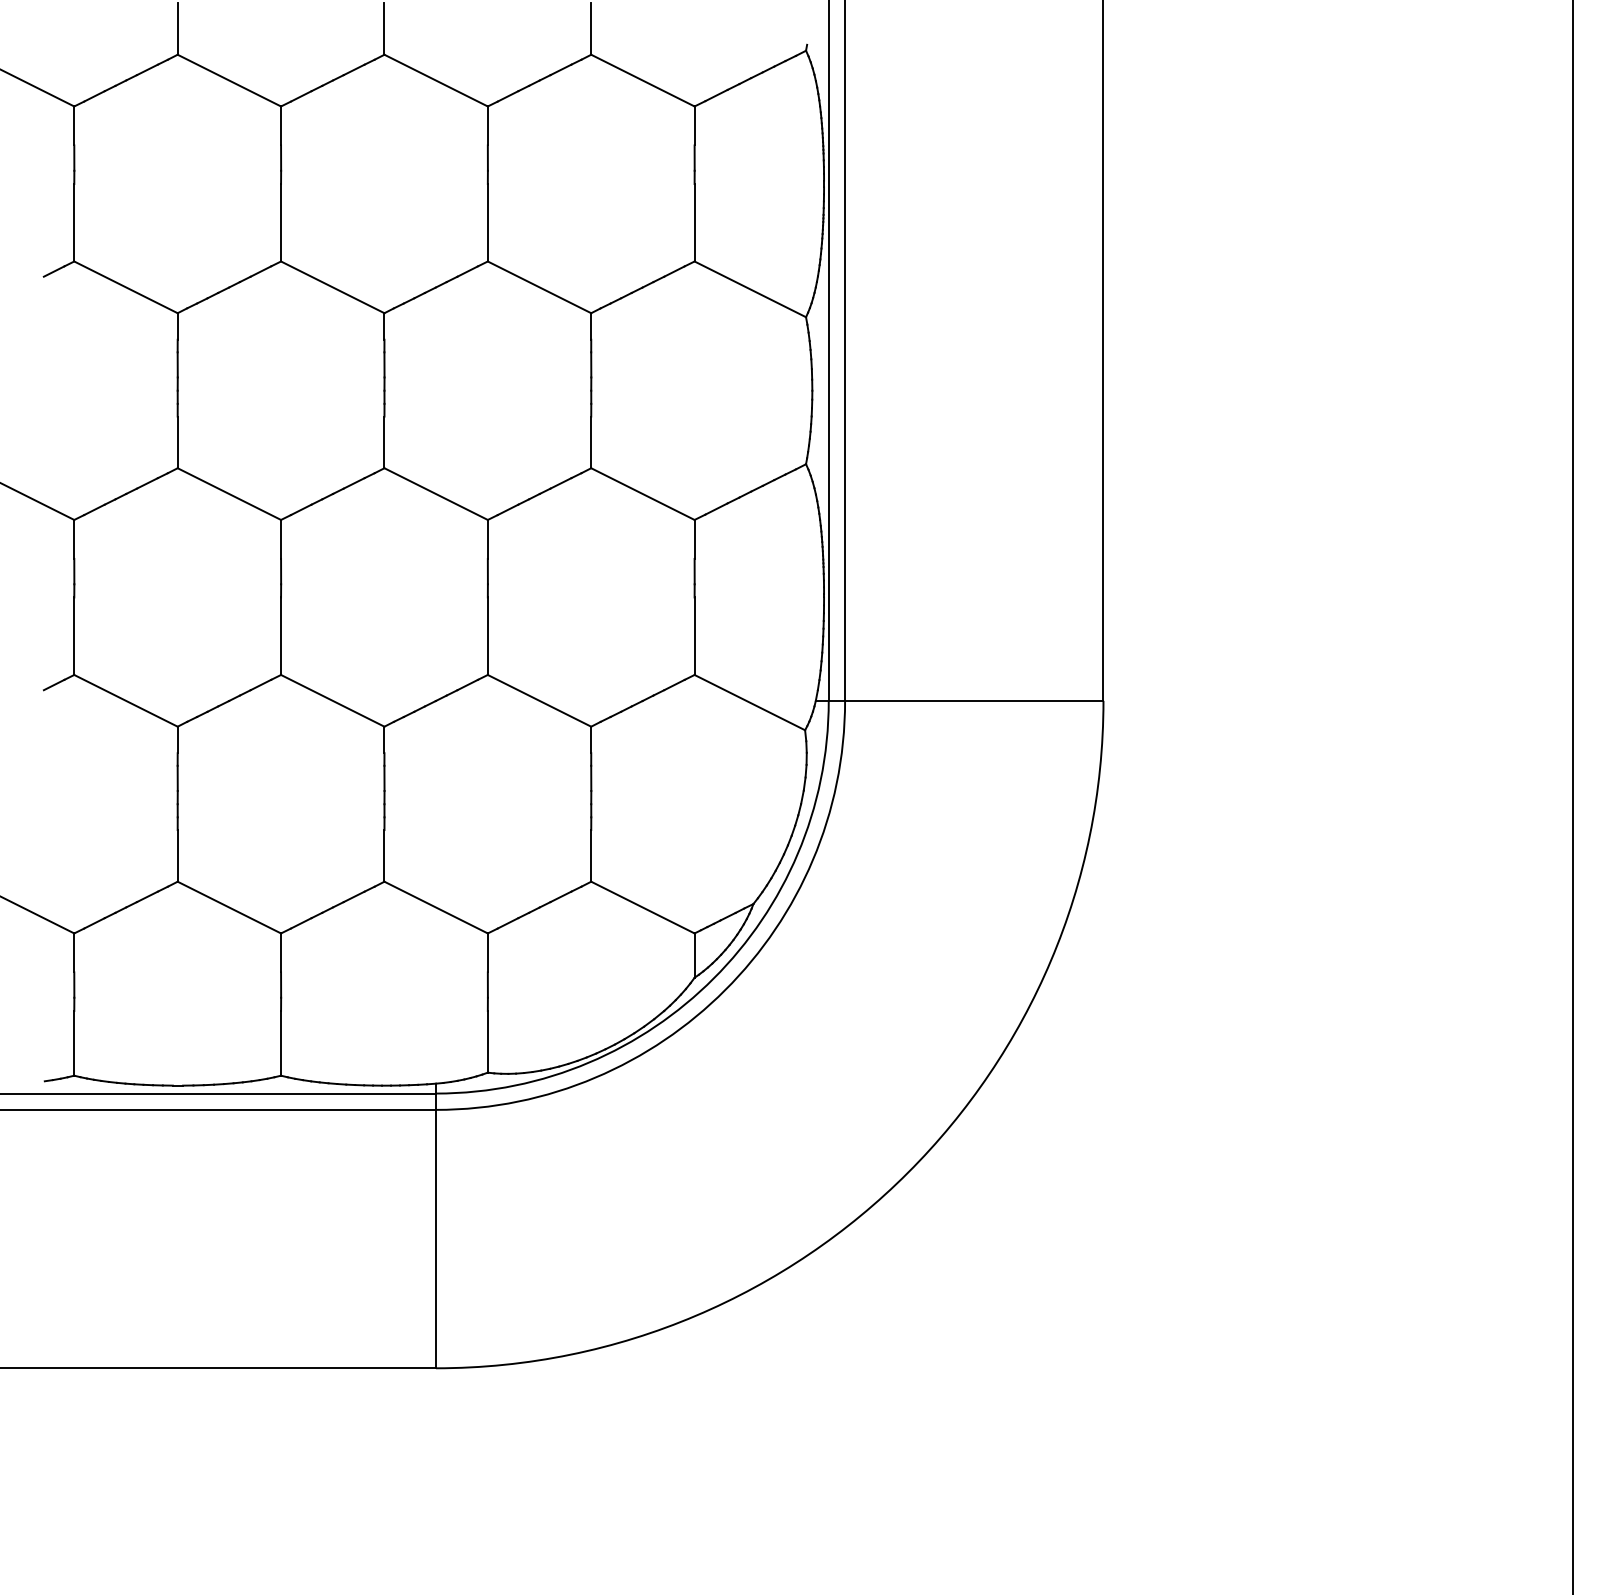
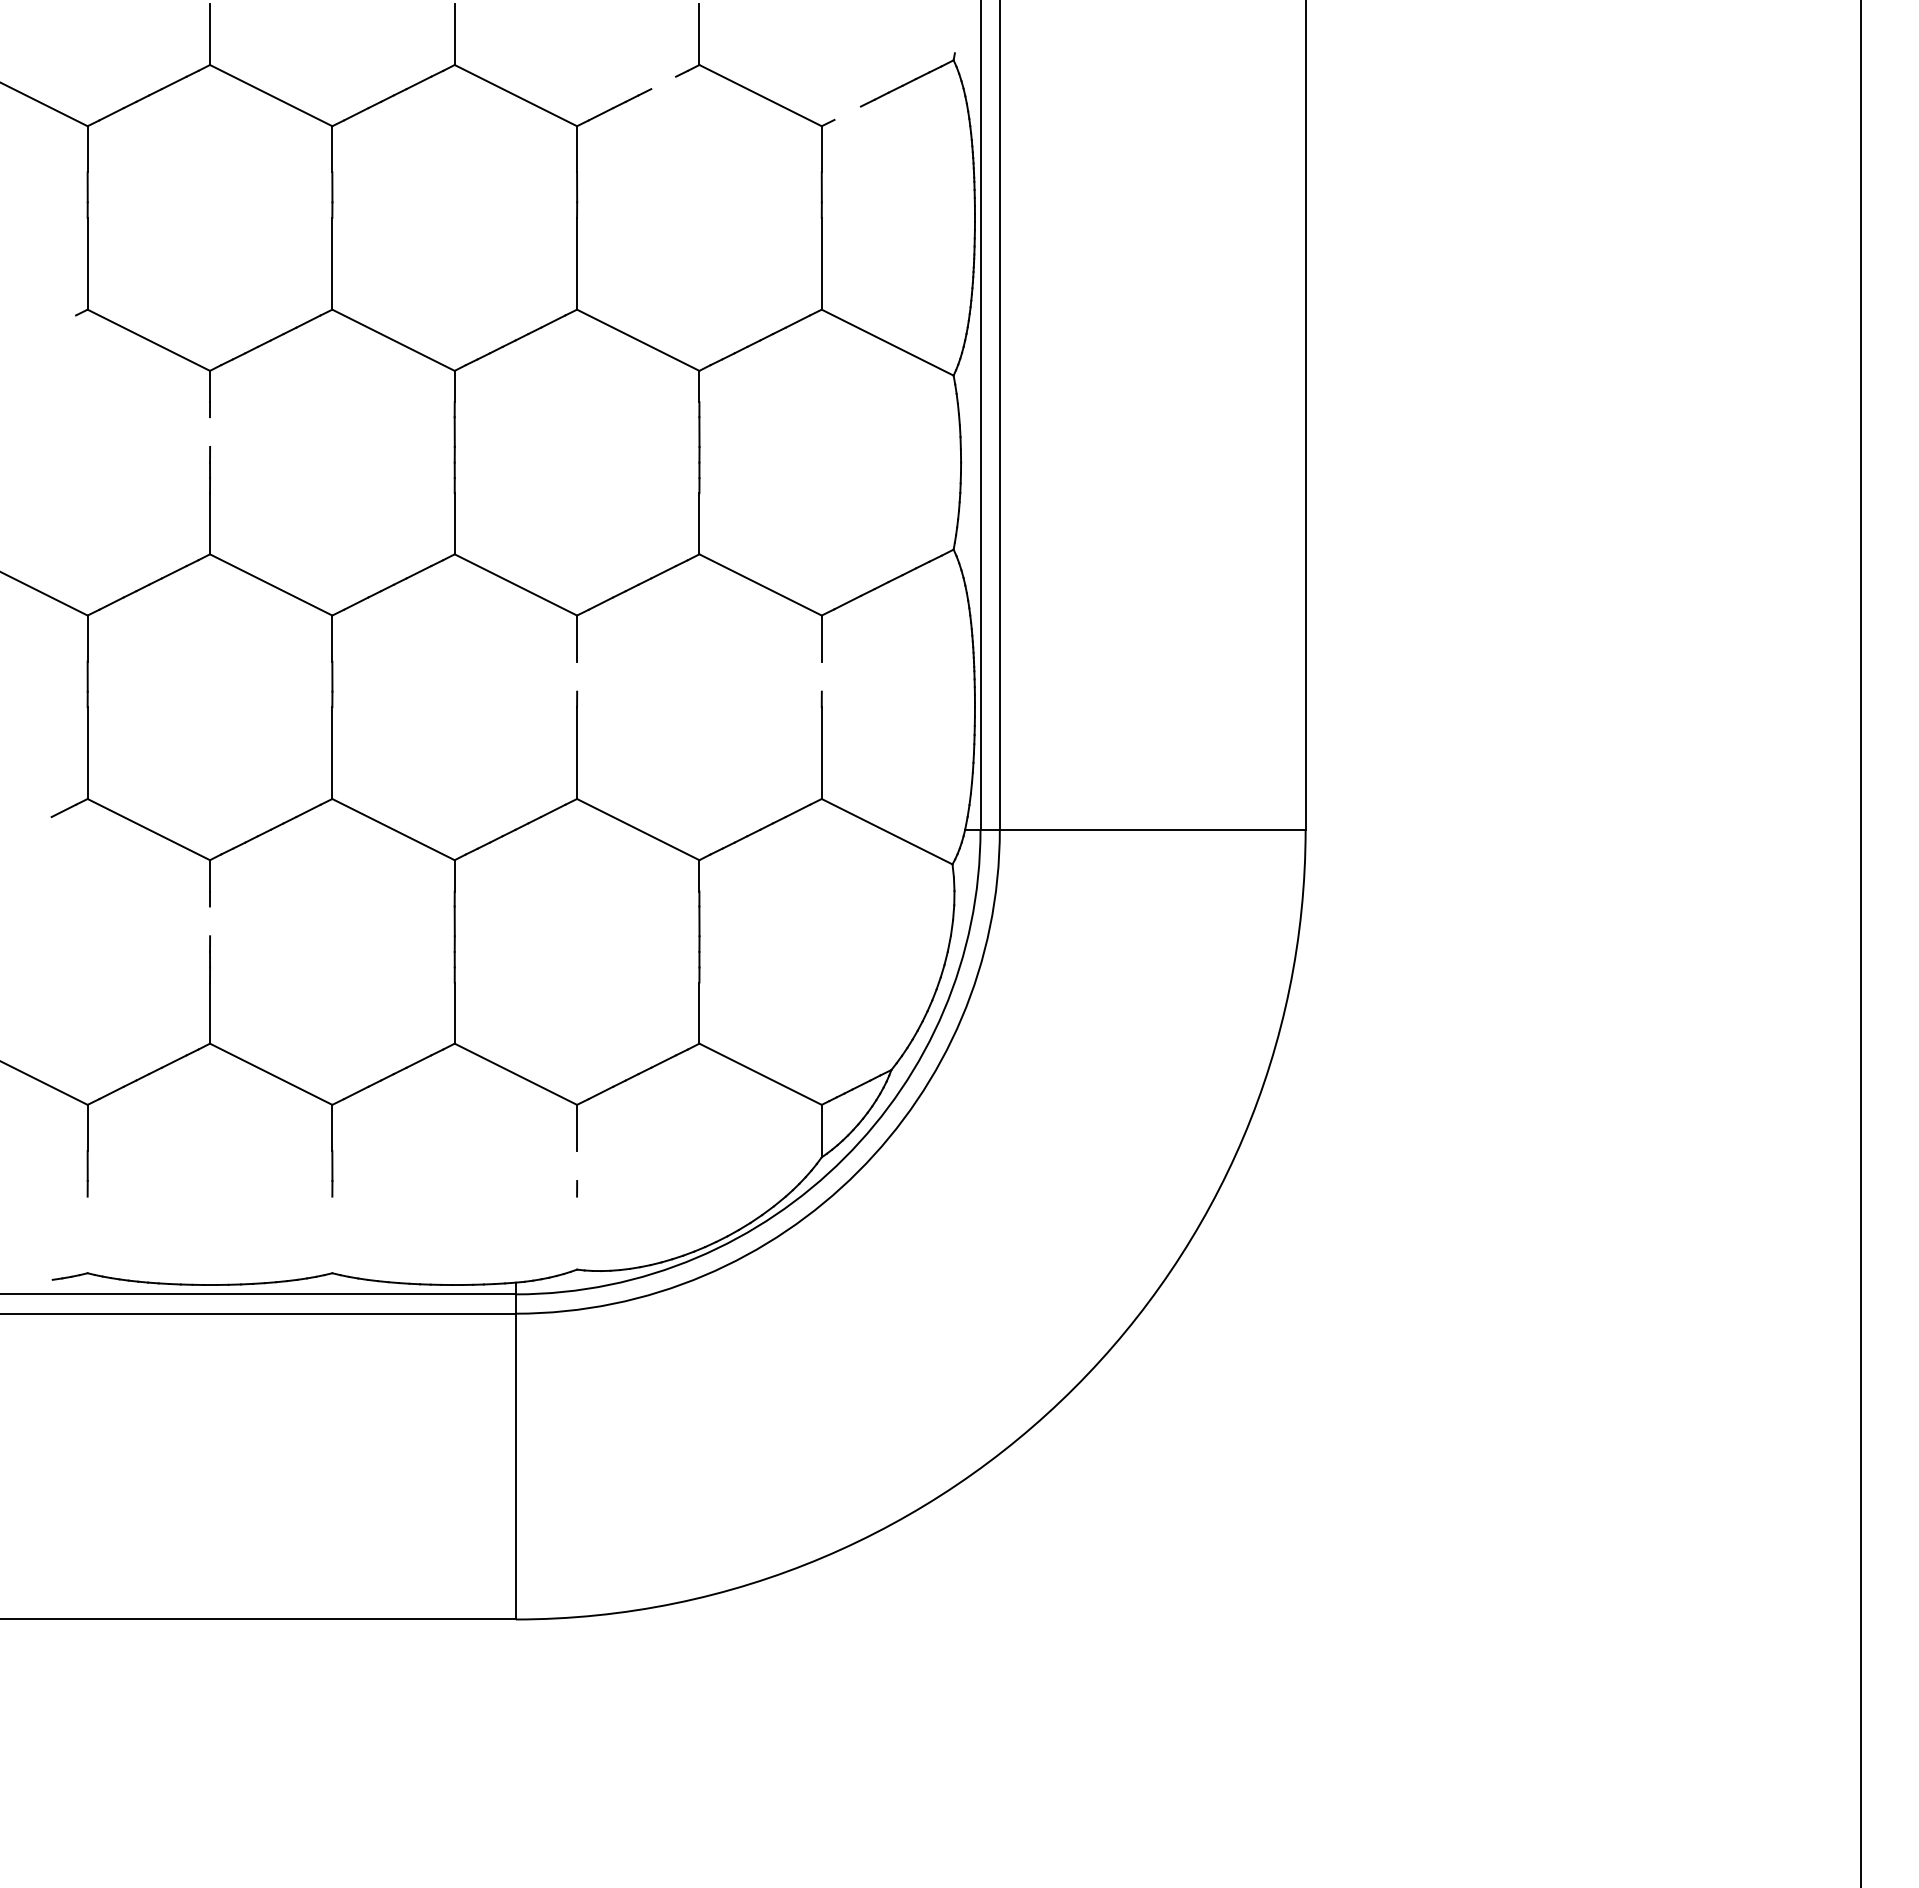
line: (560, 69) -> (663, 82), removed
line: (716, 94) -> (847, 112), removed
line: (53, 271) -> (63, 321), removed
line: (177, 364) -> (209, 431), removed
line: (488, 571) -> (577, 676), removed
line: (694, 571) -> (821, 676), removed
line: (177, 778) -> (209, 921), removed
line: (488, 985) -> (577, 1166), removed
line: (488, 1041) -> (577, 1232), removed
line: (74, 1042) -> (87, 1234), removed
line: (281, 1042) -> (332, 1234), removed

